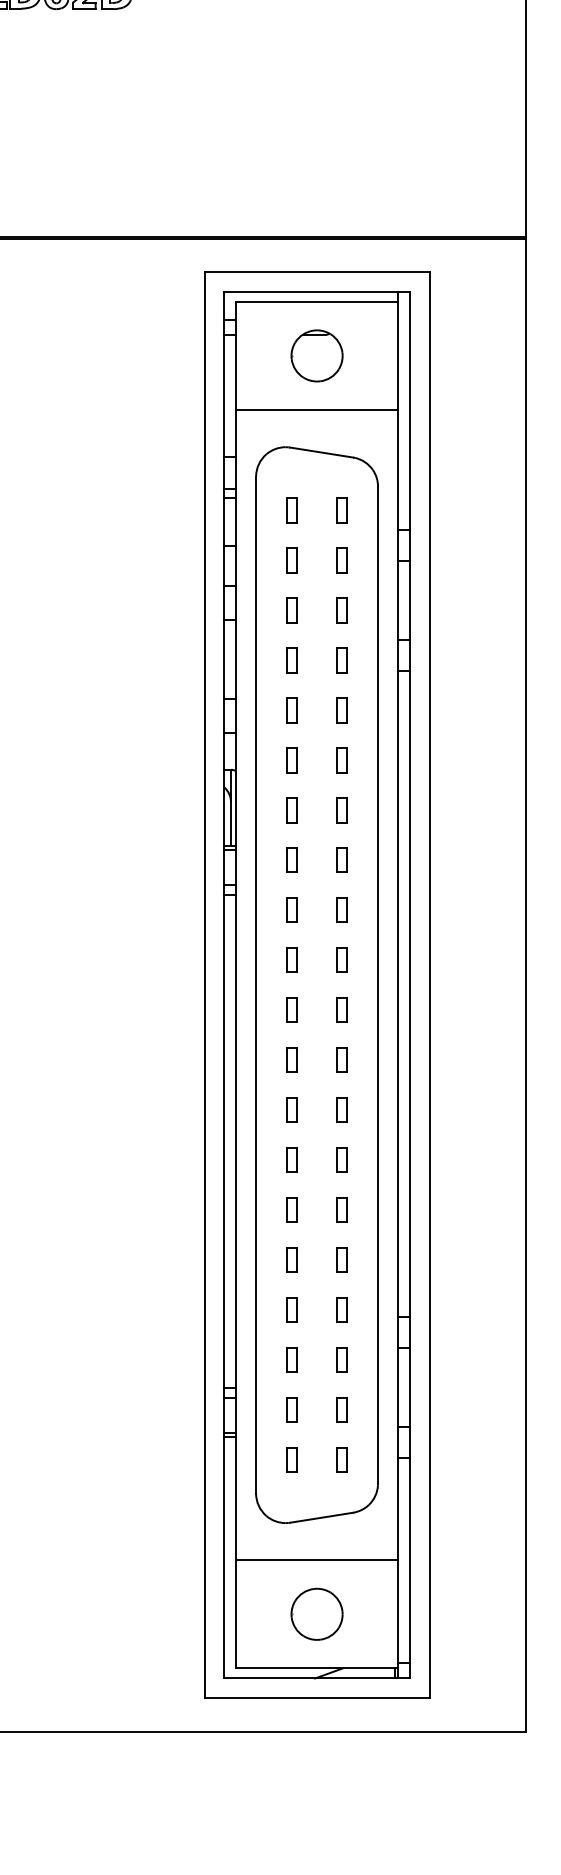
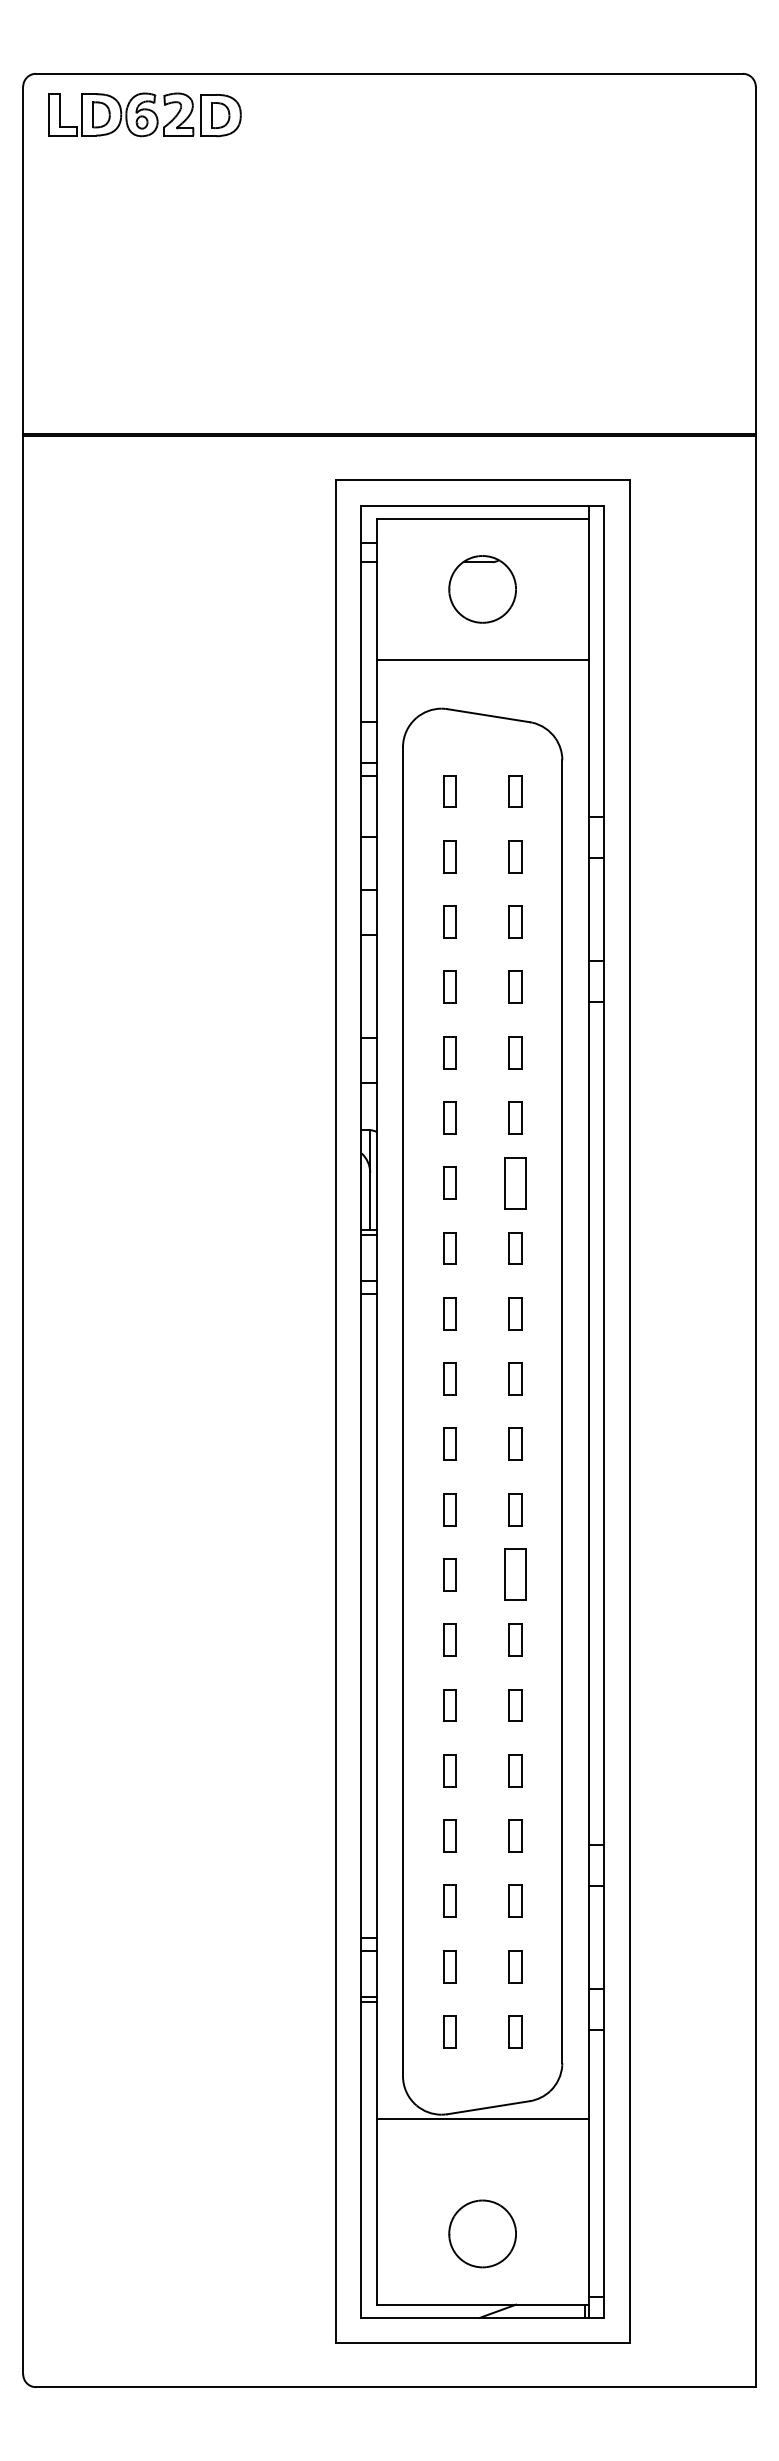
part: (342, 809) -> (515, 1182), size x1.6
part: (342, 1109) -> (515, 1574), size x1.6
line: (316, 1560) -> (482, 2119), moved

